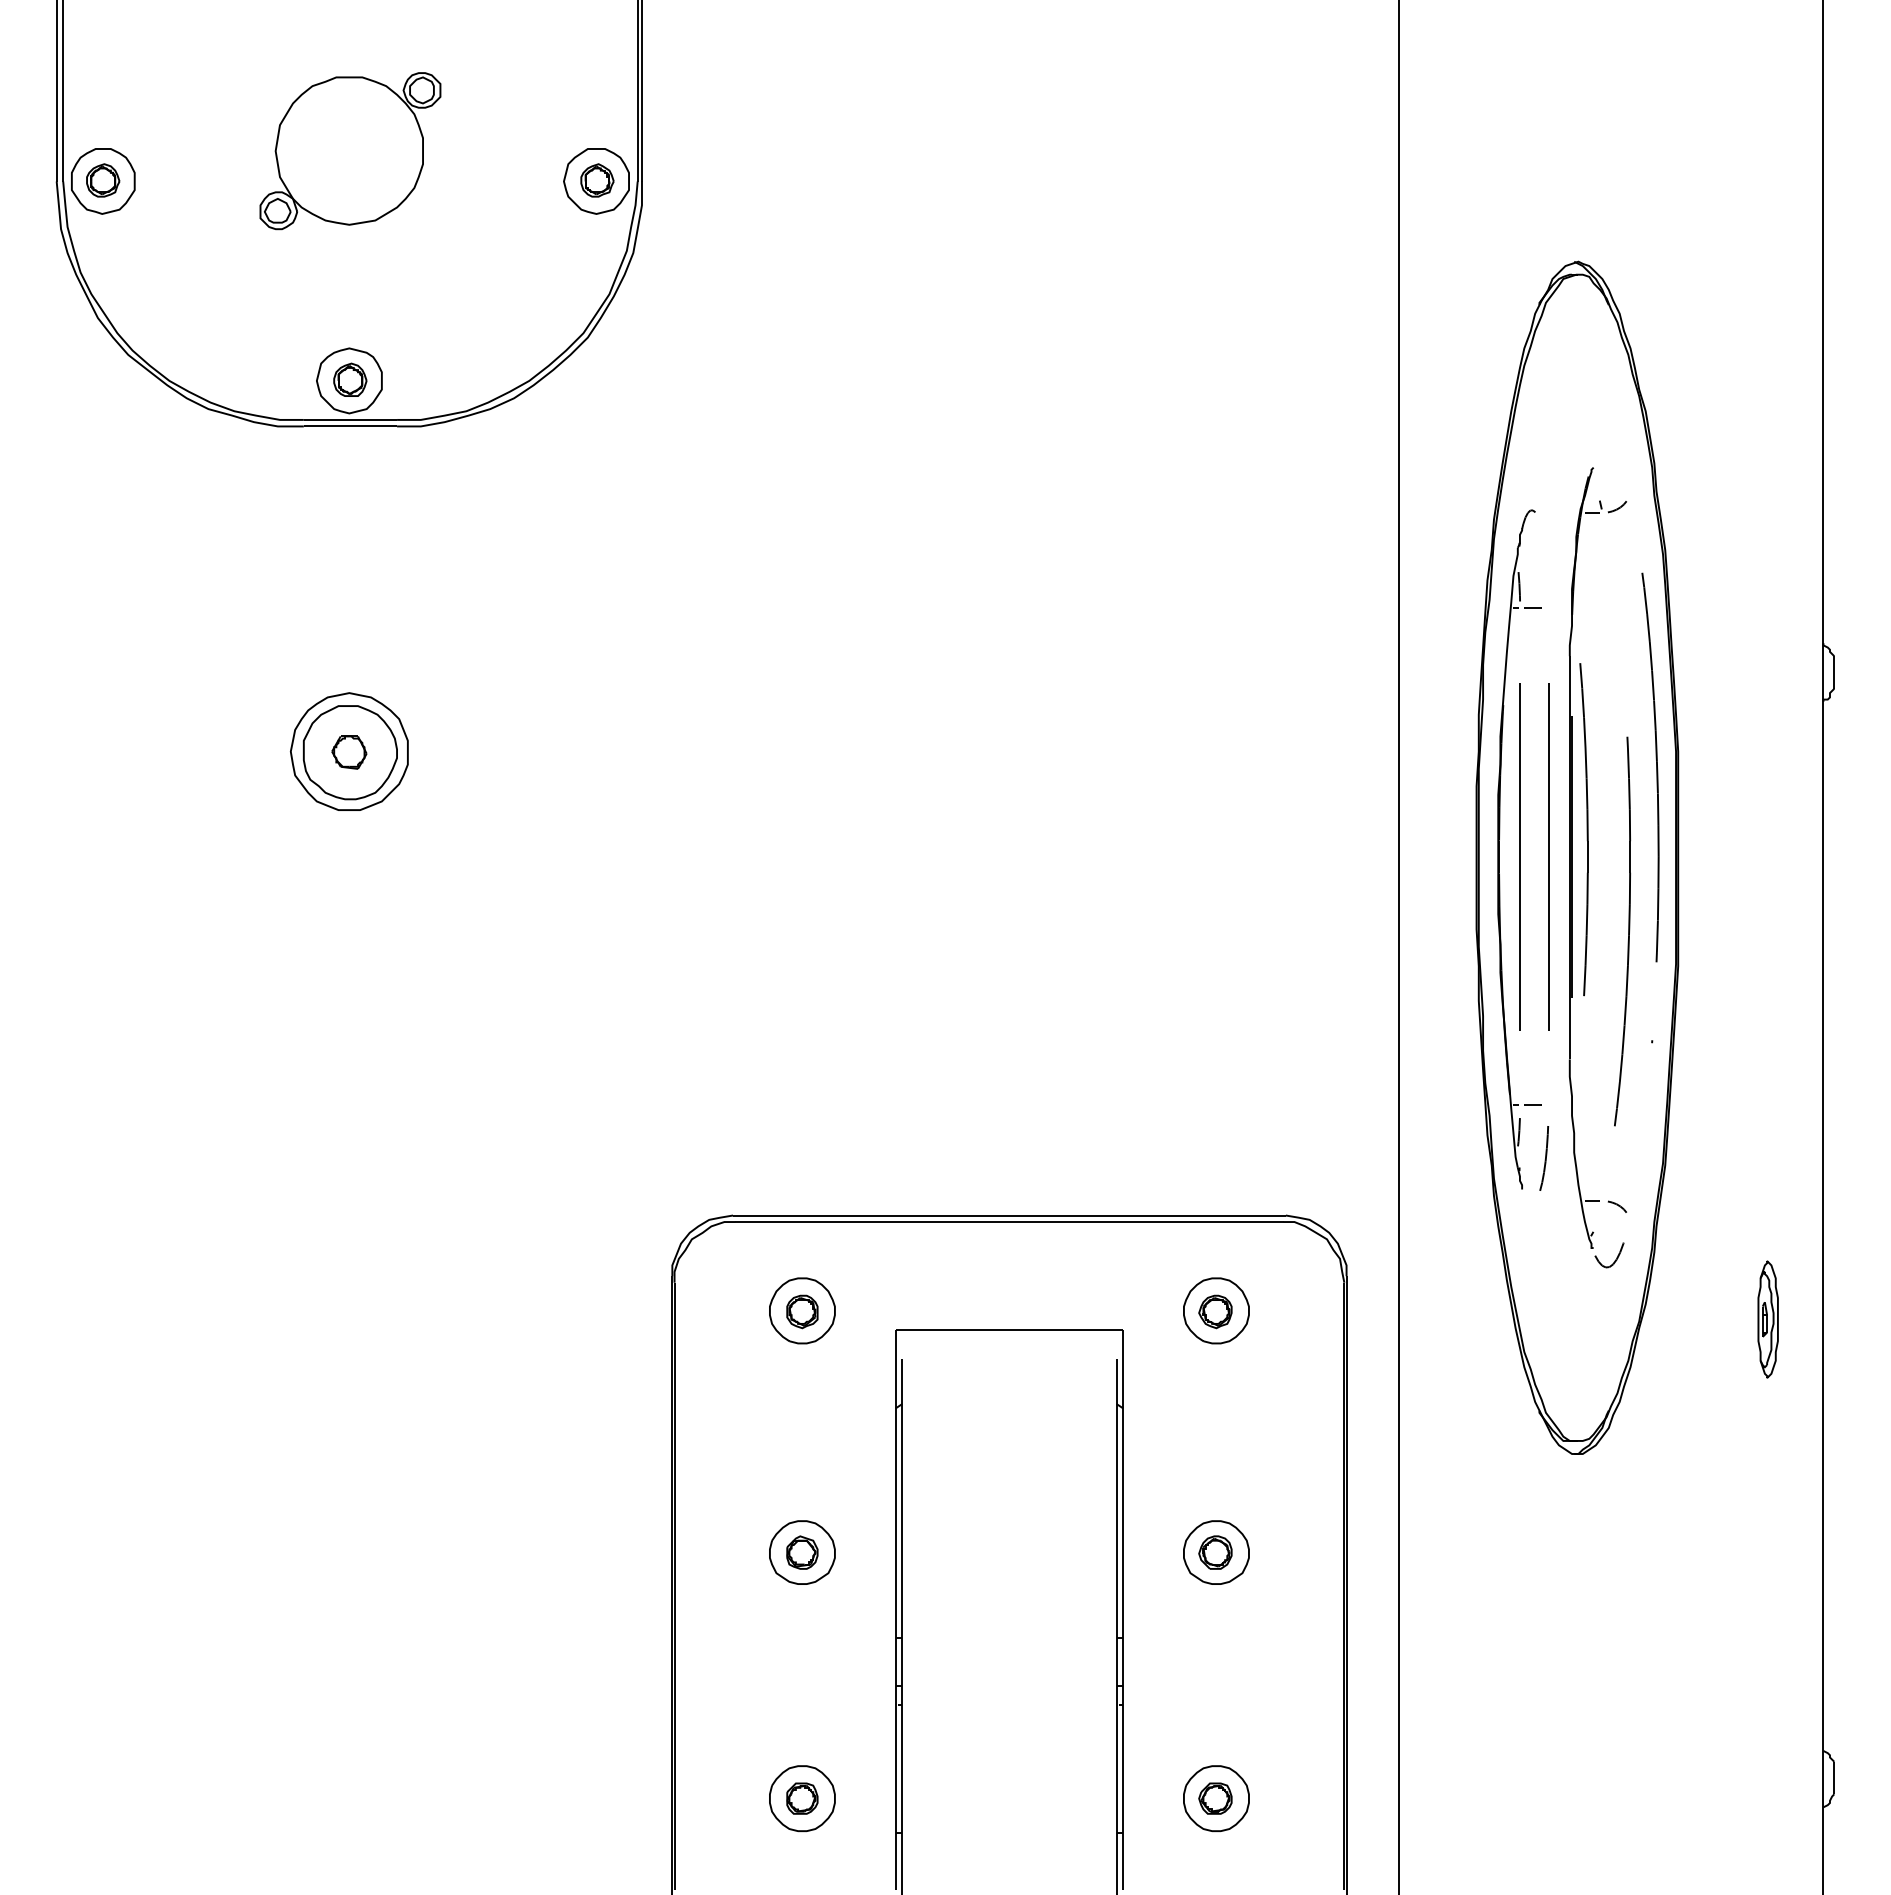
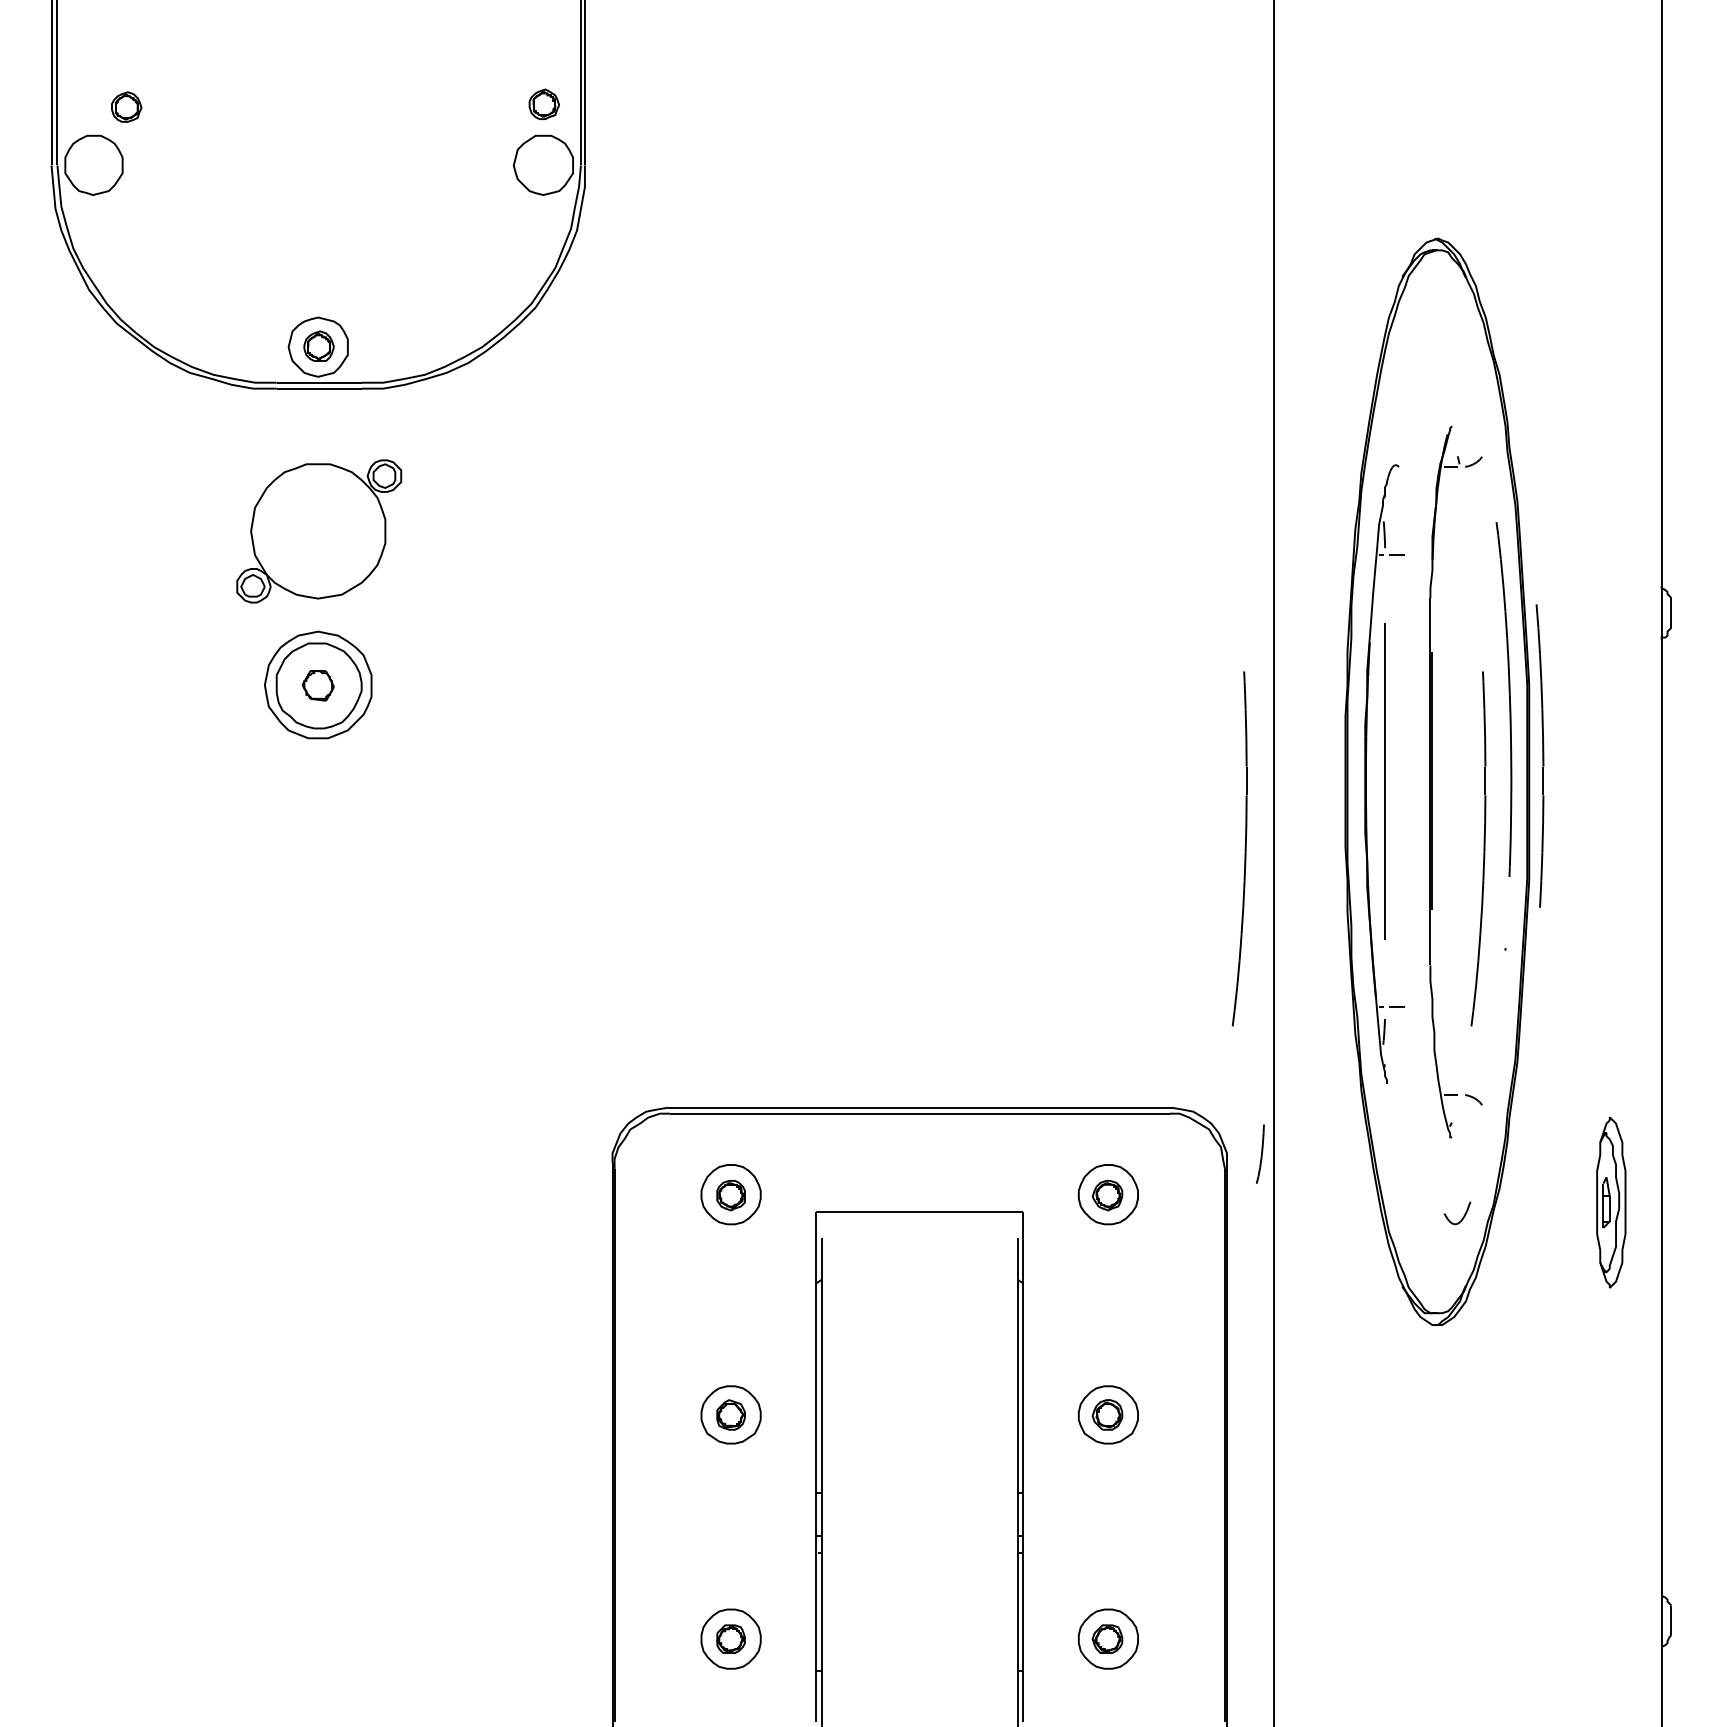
part: (350, 151) -> (319, 531), moved
part: (103, 180) -> (126, 107), moved
part: (597, 180) -> (544, 104), moved
curve: (1586, 829) -> (1542, 755), moved
line: (1548, 856) -> (1411, 780), removed
curve: (1366, 931) -> (1245, 848), added
curve: (1545, 1158) -> (1261, 1154), moved
curve: (1614, 1260) -> (1462, 1217), moved
part: (1767, 1319) -> (1610, 1202), size x1.6

